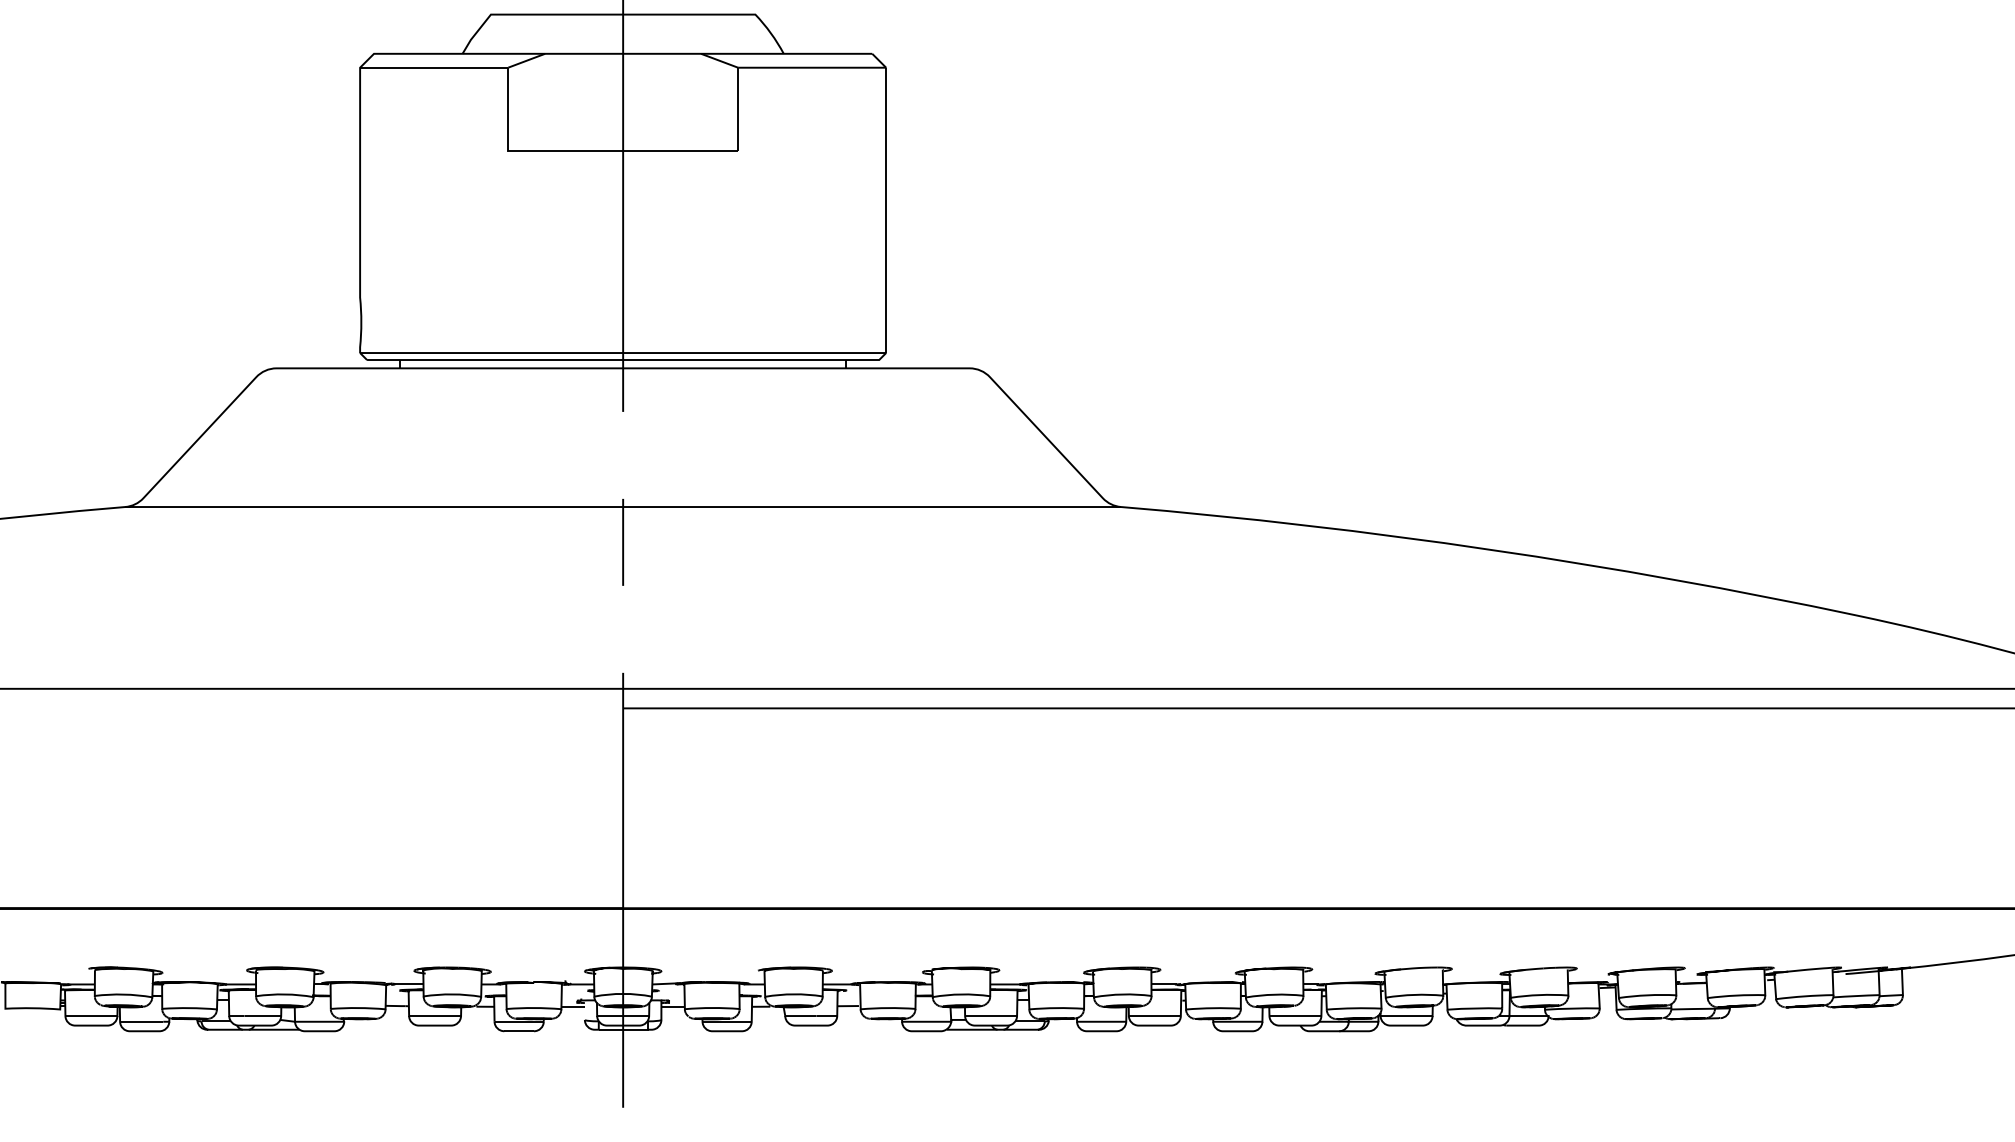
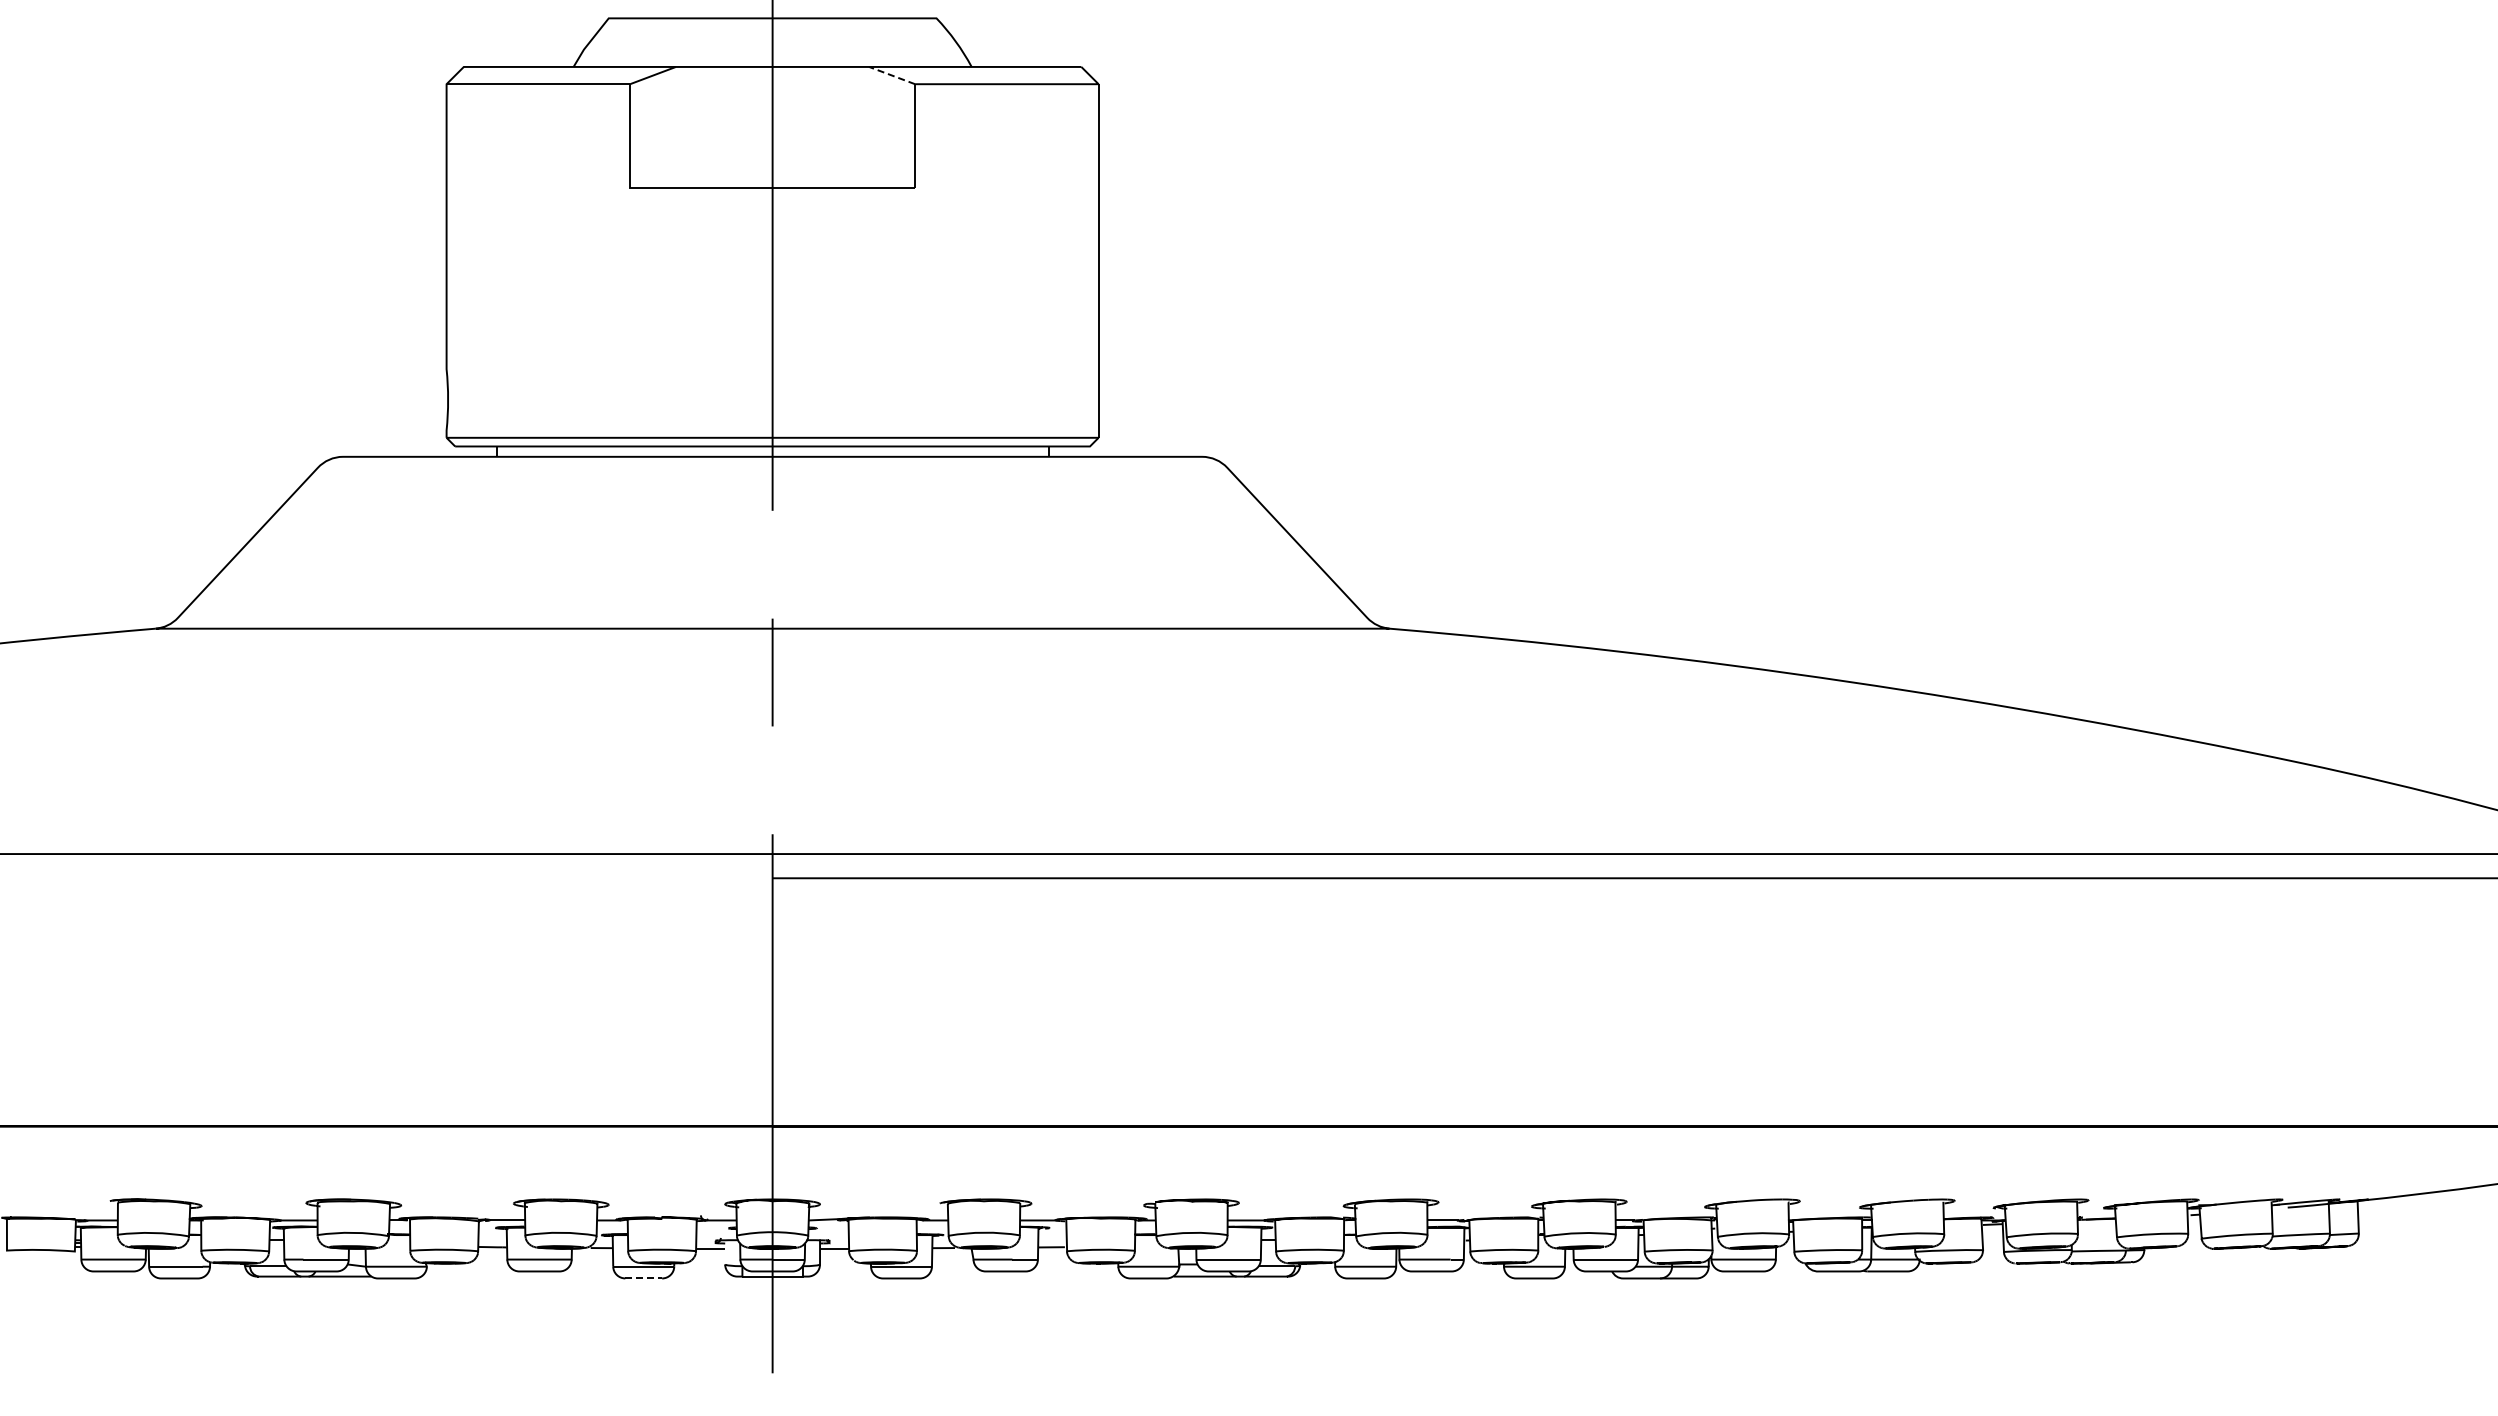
line: (719, 60) -> (891, 75), solid -> dashed
line: (519, 1031) -> (644, 1278), solid -> dashed

